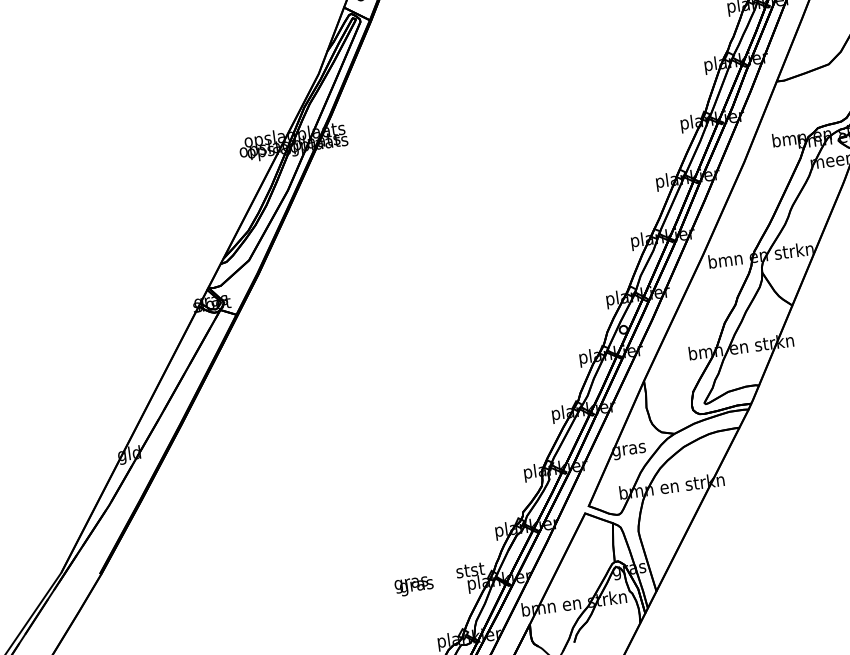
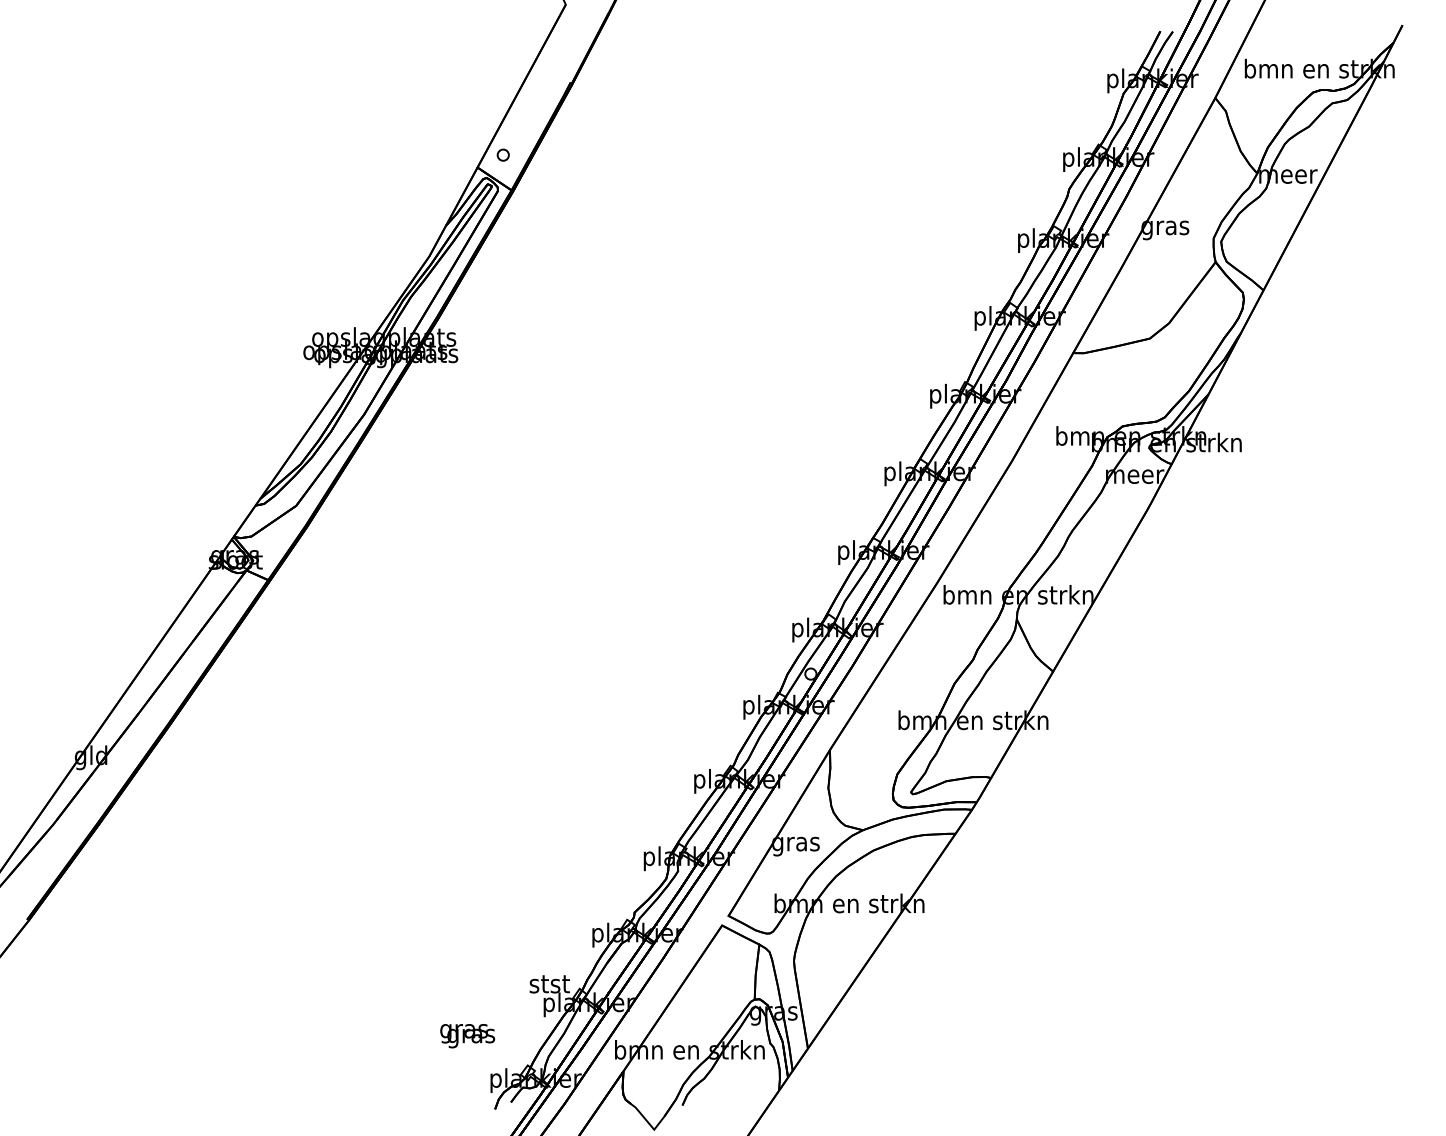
text: (414, 586) -> (467, 1036), moved

